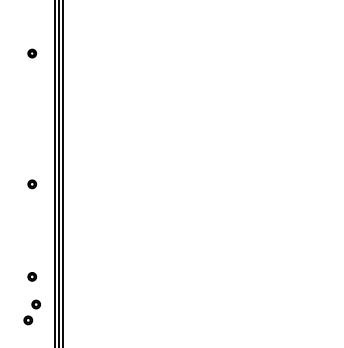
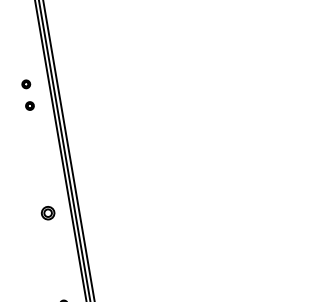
part: (32, 75) -> (30, 105), added
part: (32, 184) -> (48, 213), size x1.6

